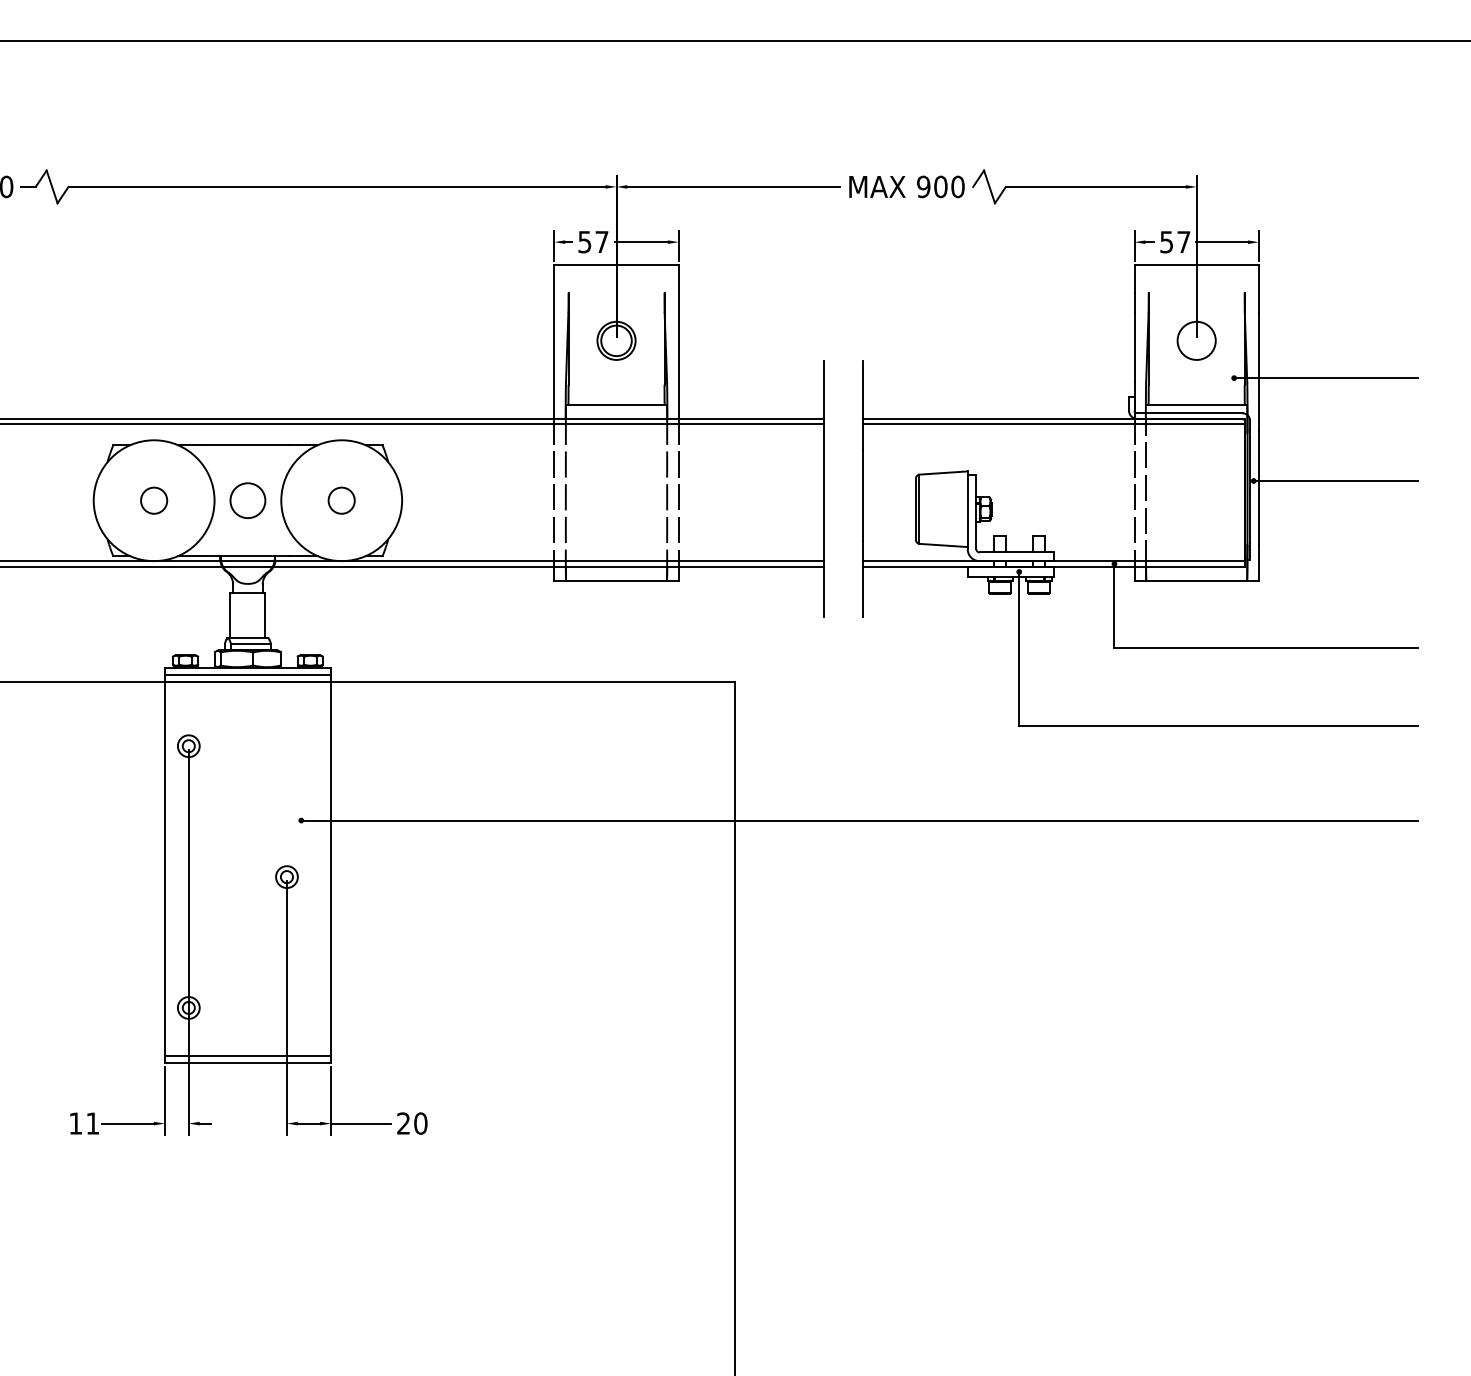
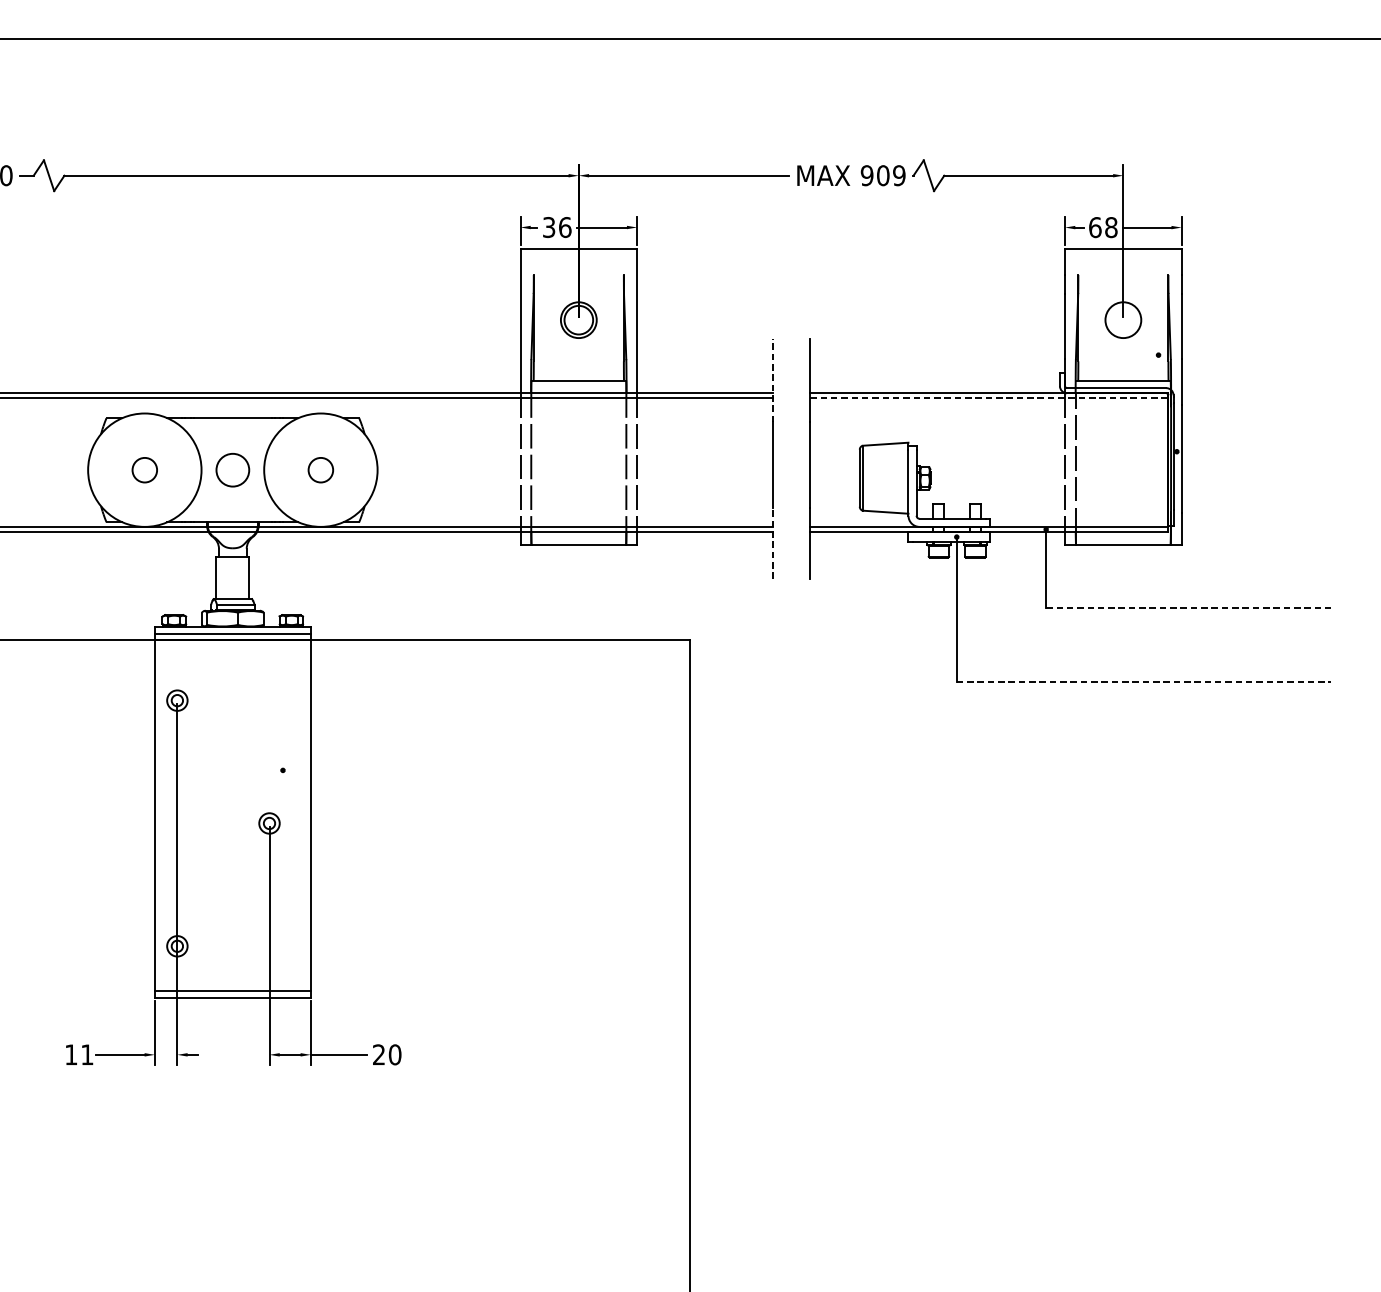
text: (957, 186) -> (898, 175), 900 -> 909
text: (593, 241) -> (557, 226), 57 -> 36
text: (1175, 242) -> (1103, 227), 57 -> 68
line: (1325, 378) -> (1244, 355), removed
line: (823, 405) -> (773, 380), solid -> dashed
line: (1053, 424) -> (988, 398), solid -> dashed
line: (1335, 481) -> (1253, 452), removed
line: (823, 578) -> (773, 543), solid -> dashed
line: (1266, 647) -> (1188, 607), solid -> dashed
line: (1218, 726) -> (1143, 682), solid -> dashed
line: (859, 820) -> (806, 770), removed

